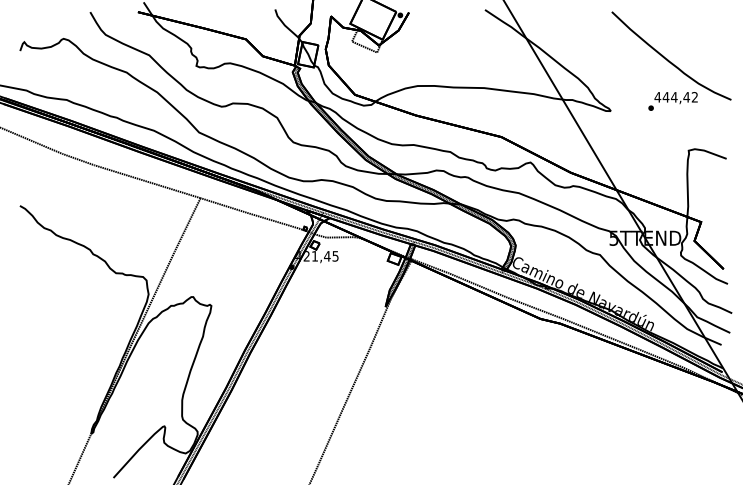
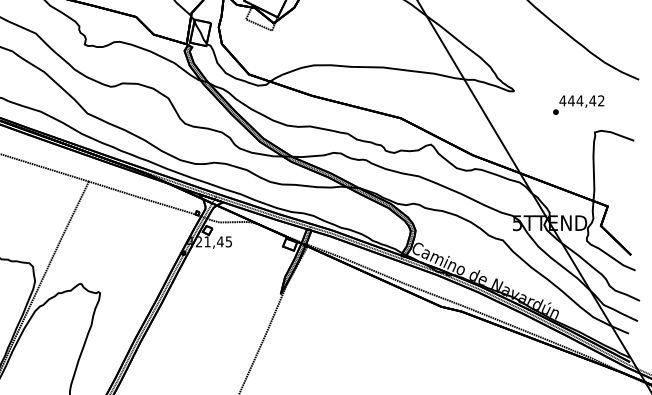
text: (672, 101) -> (578, 105), moved

